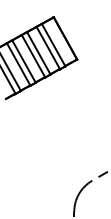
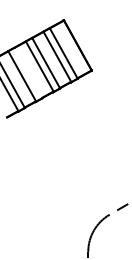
line: (23, 61) -> (28, 72), removed

